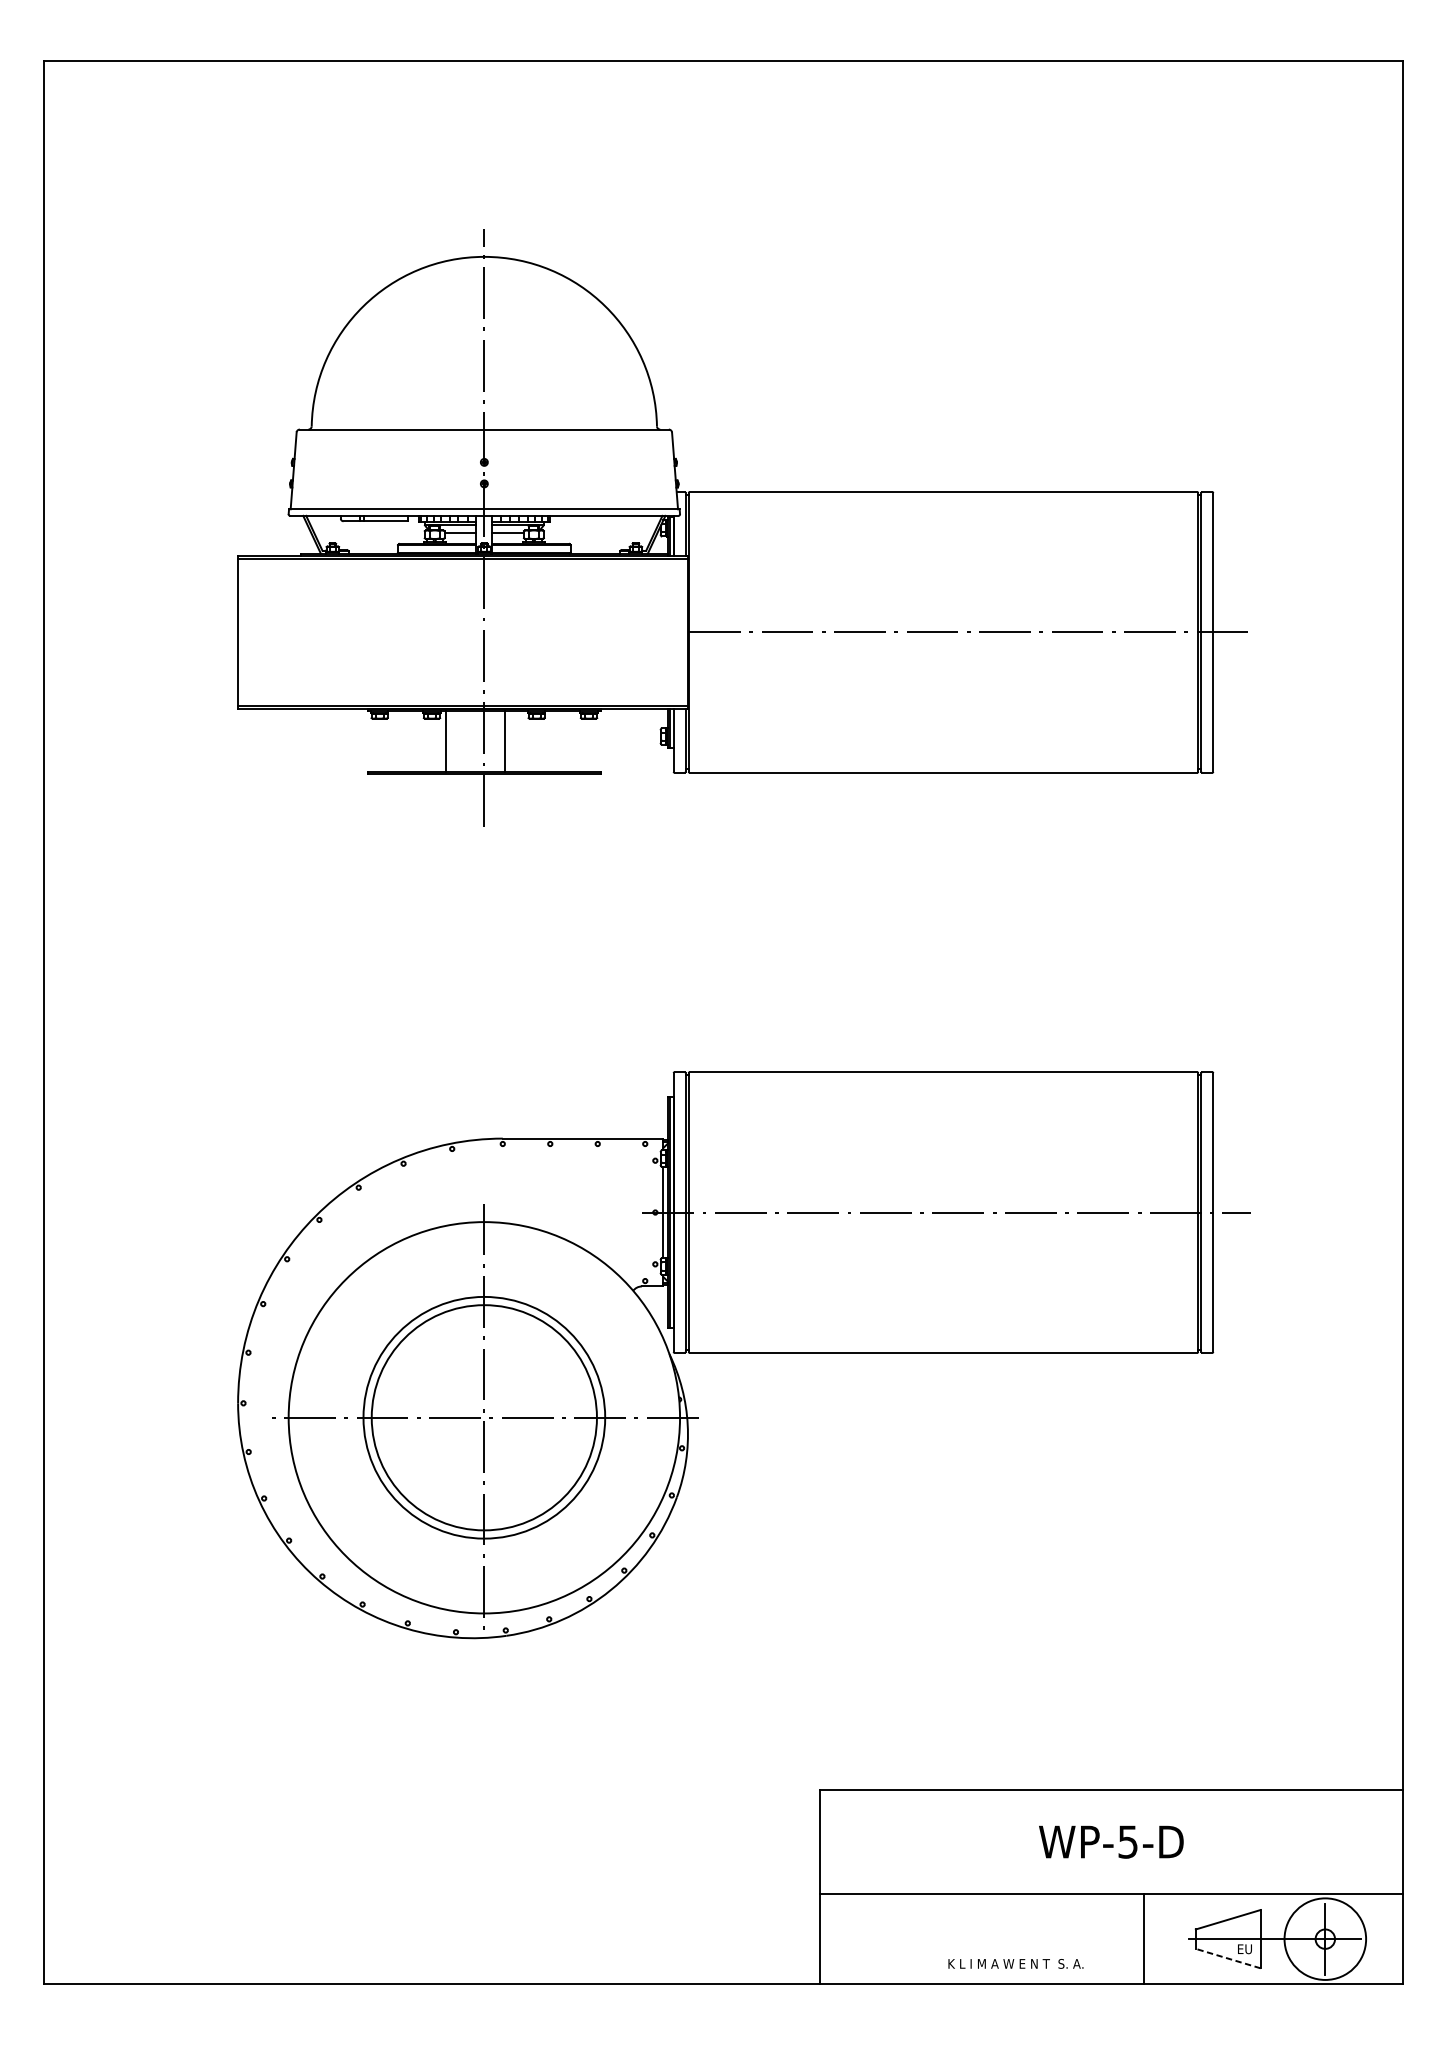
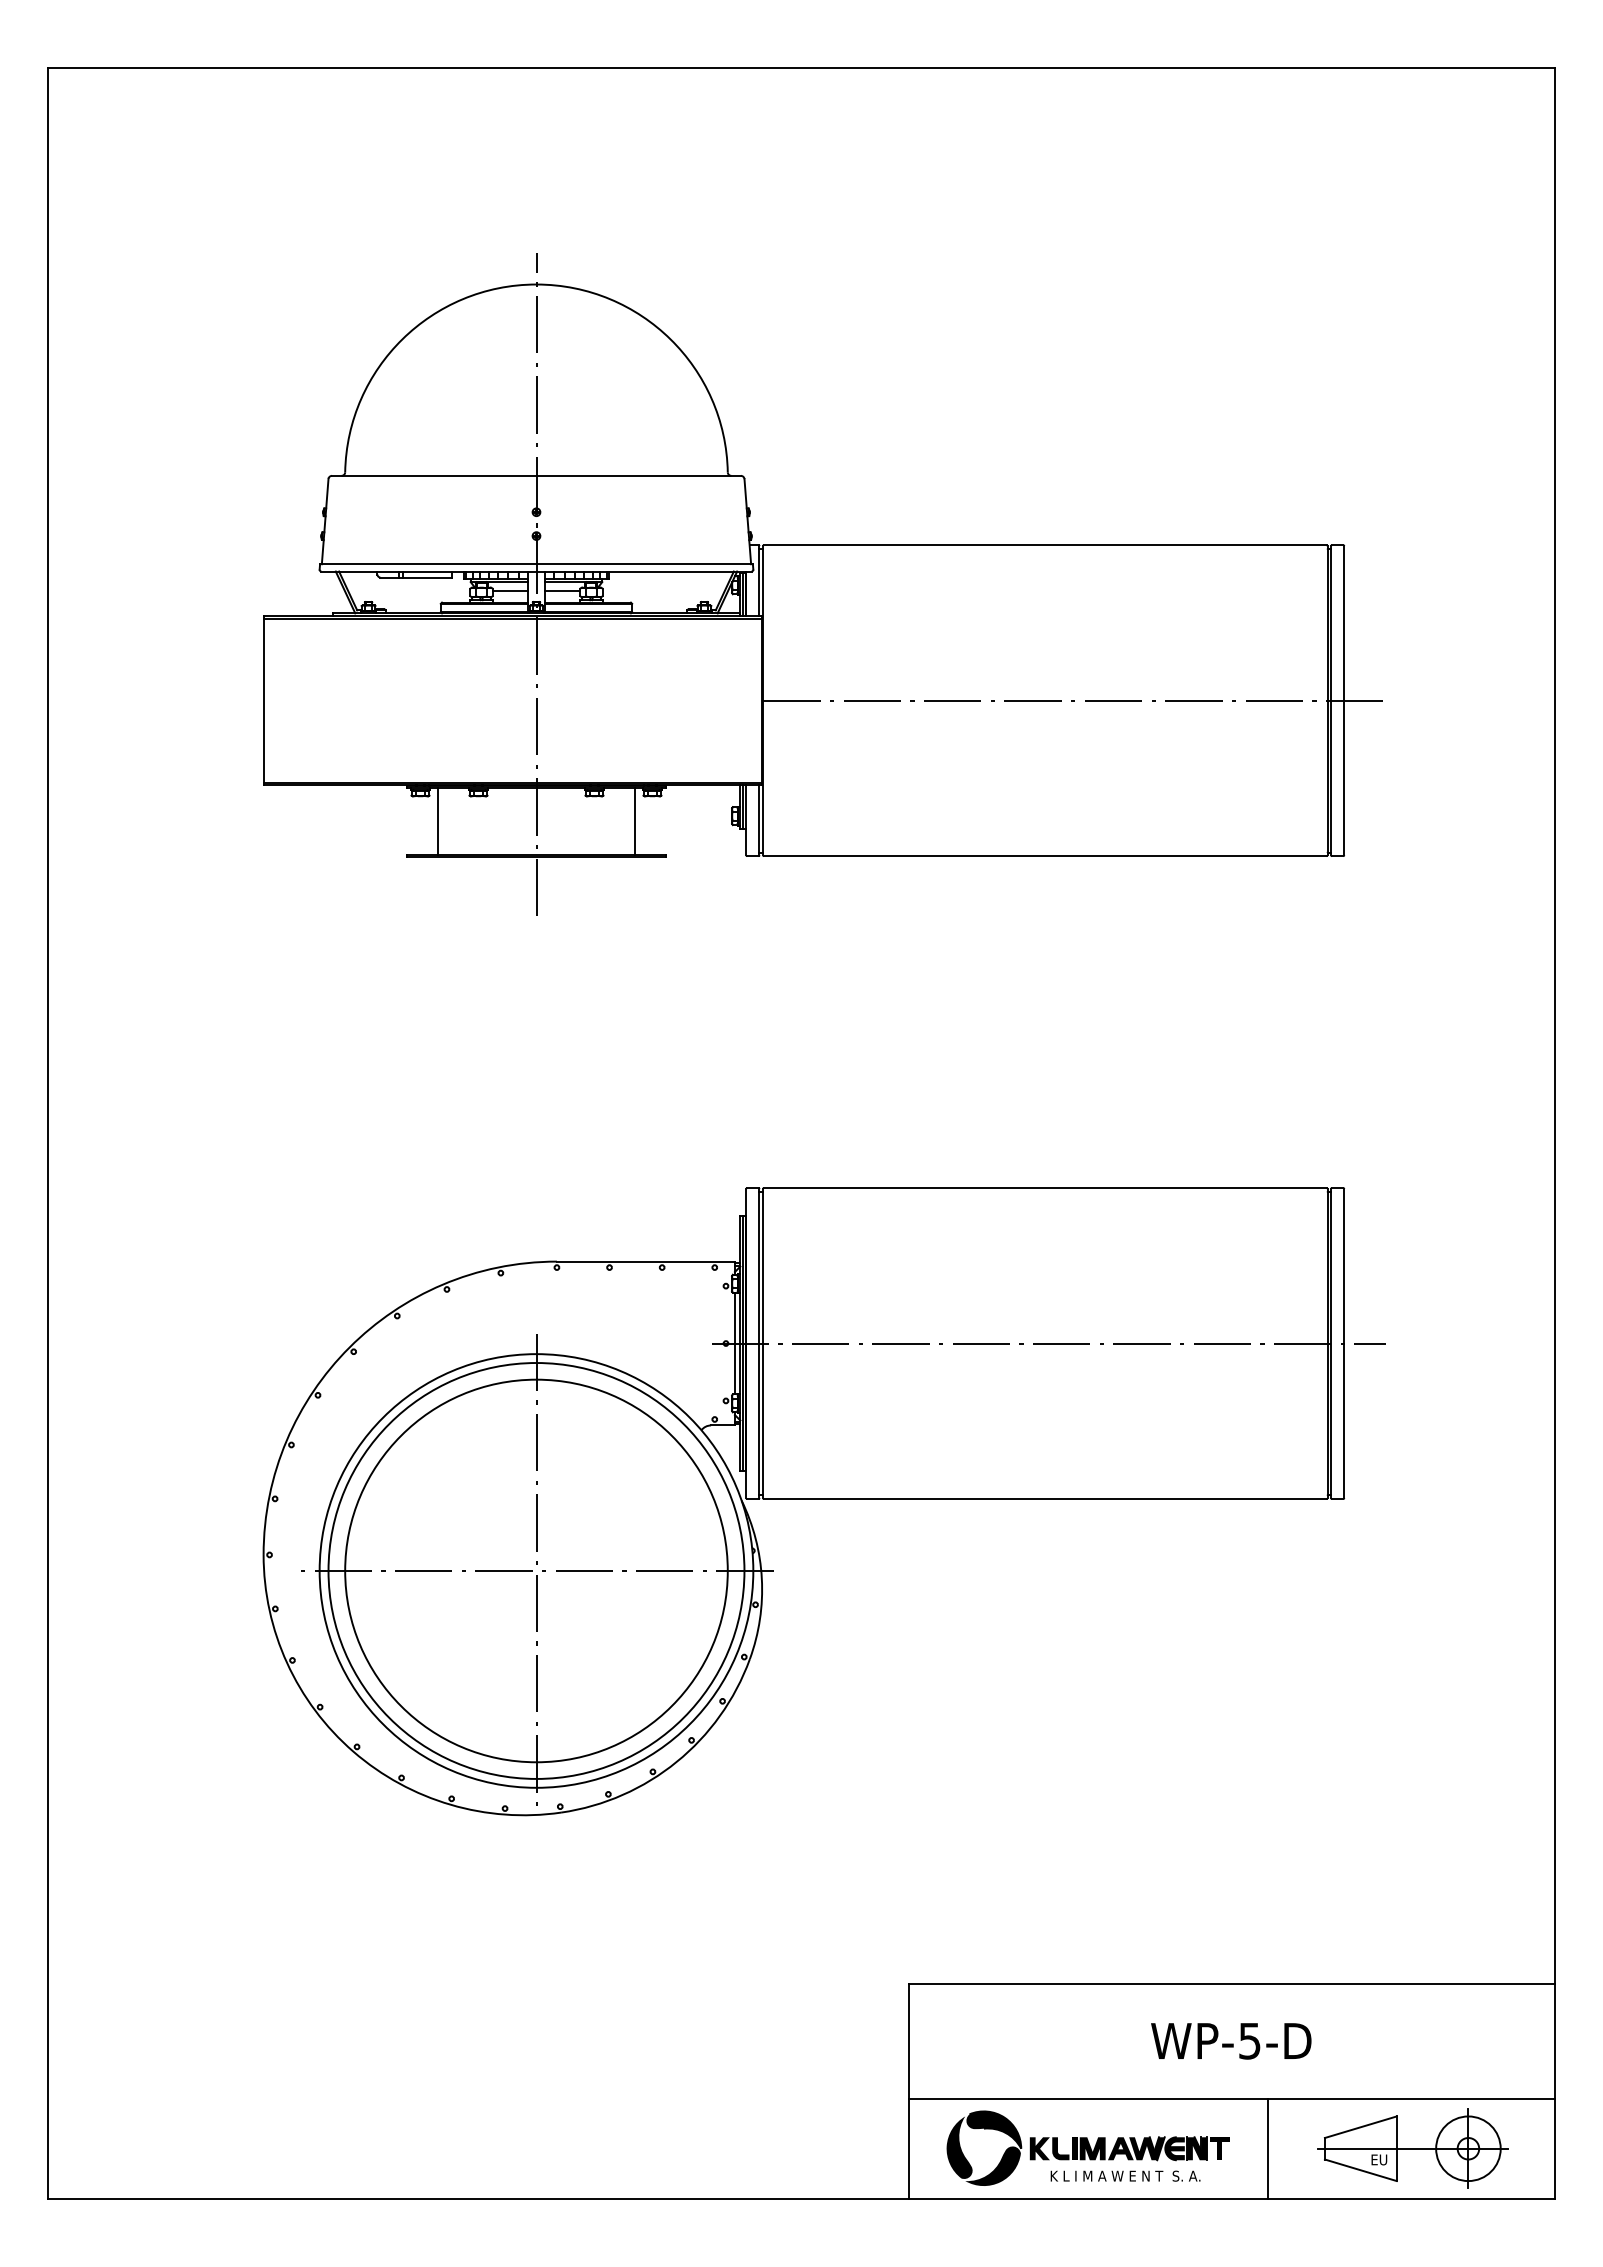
line: (446, 741) -> (438, 821), moved
line: (505, 741) -> (634, 821), moved
circle: (484, 1417) -> (536, 1570), size x1.43
circle: (484, 1417) -> (536, 1570), size x1.67
part: (981, 1938) -> (1087, 2147), added
circle: (1325, 1938) -> (1468, 2148), size x0.71
line: (1227, 1958) -> (1360, 2170), dashed -> solid

